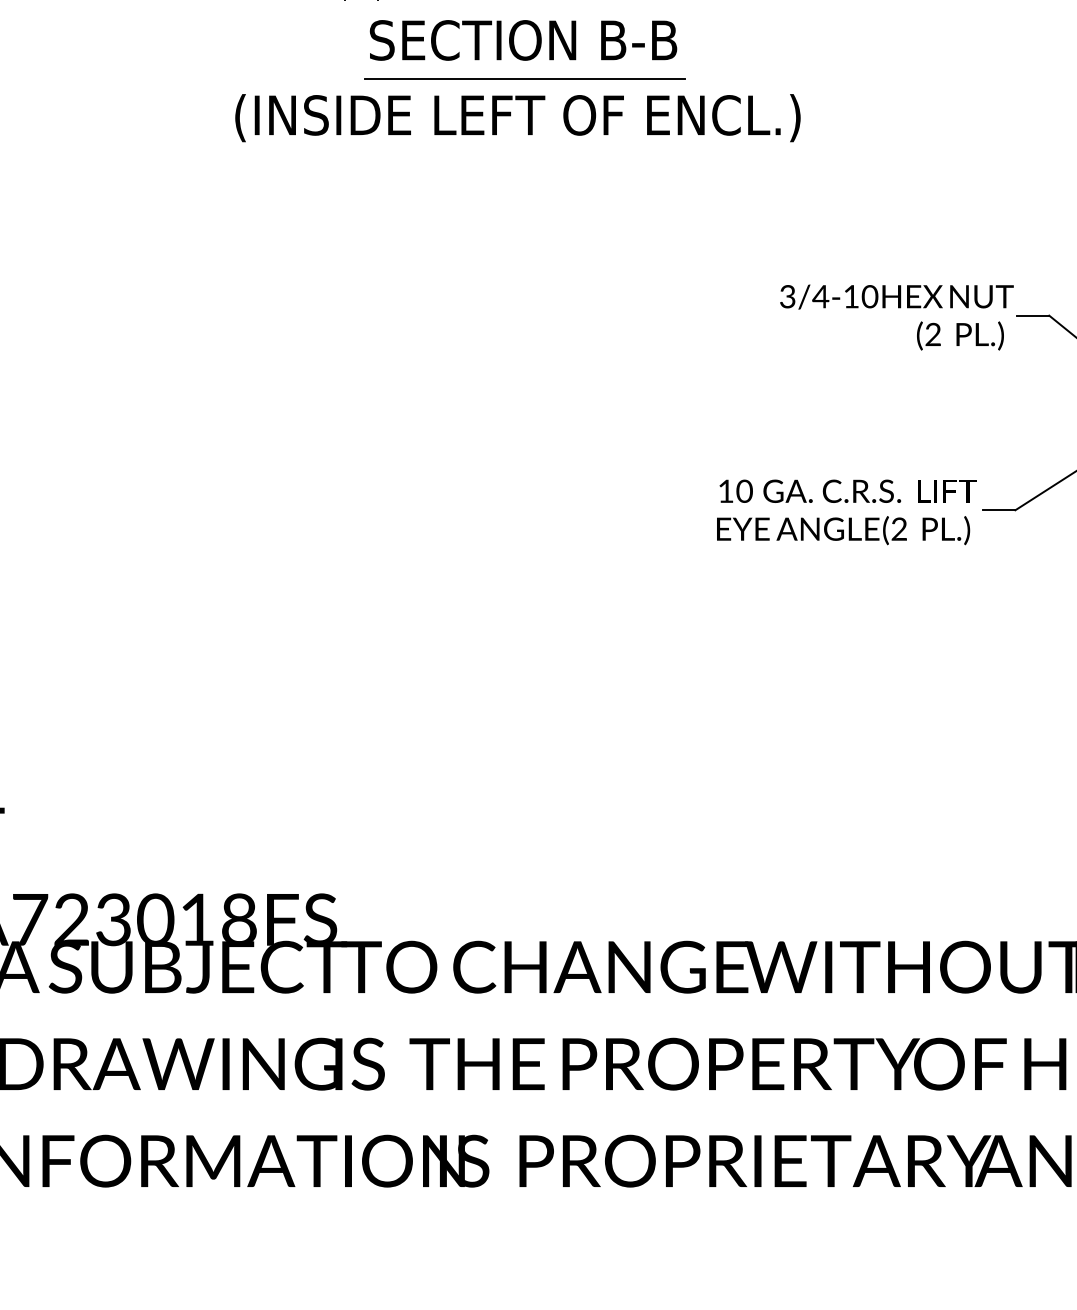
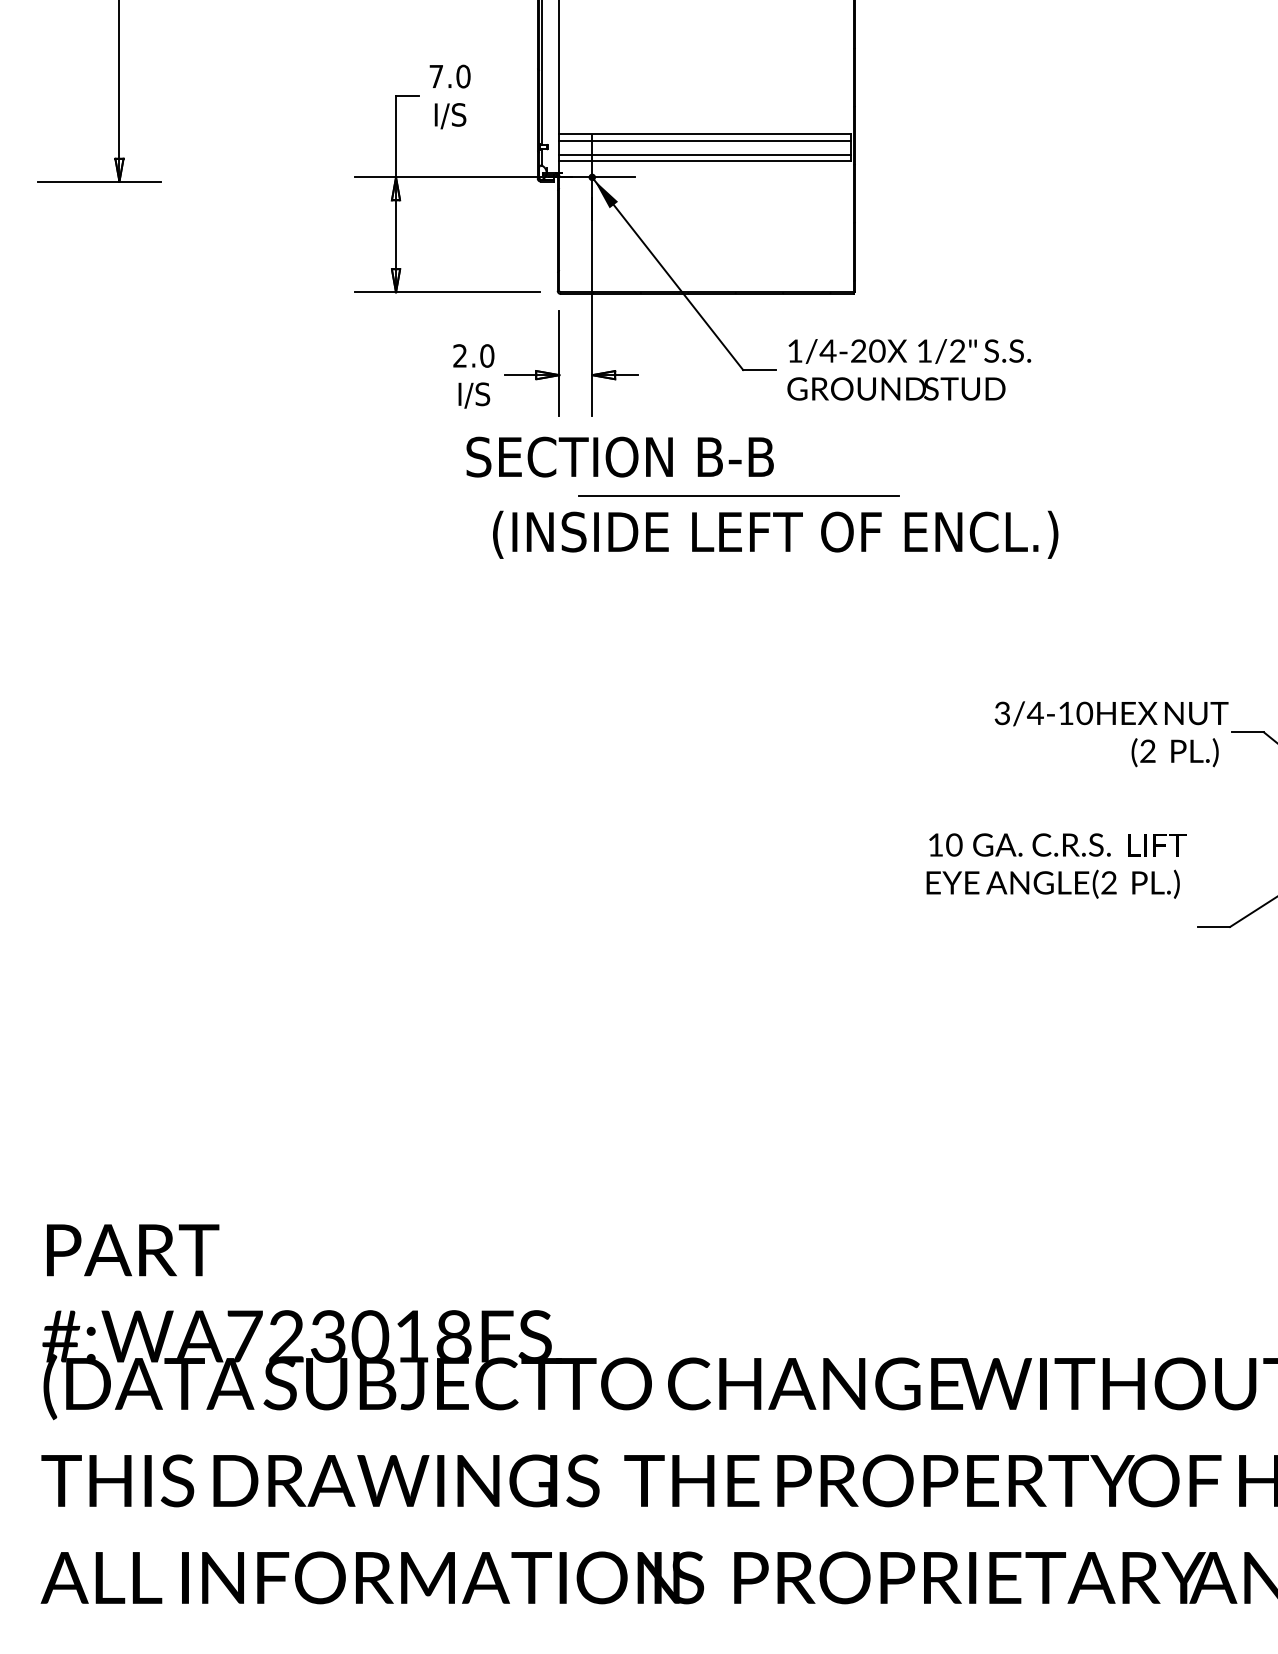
text: (522, 39) -> (619, 456), moved
text: (517, 117) -> (775, 534), moved
text: (846, 511) -> (1056, 865), moved

